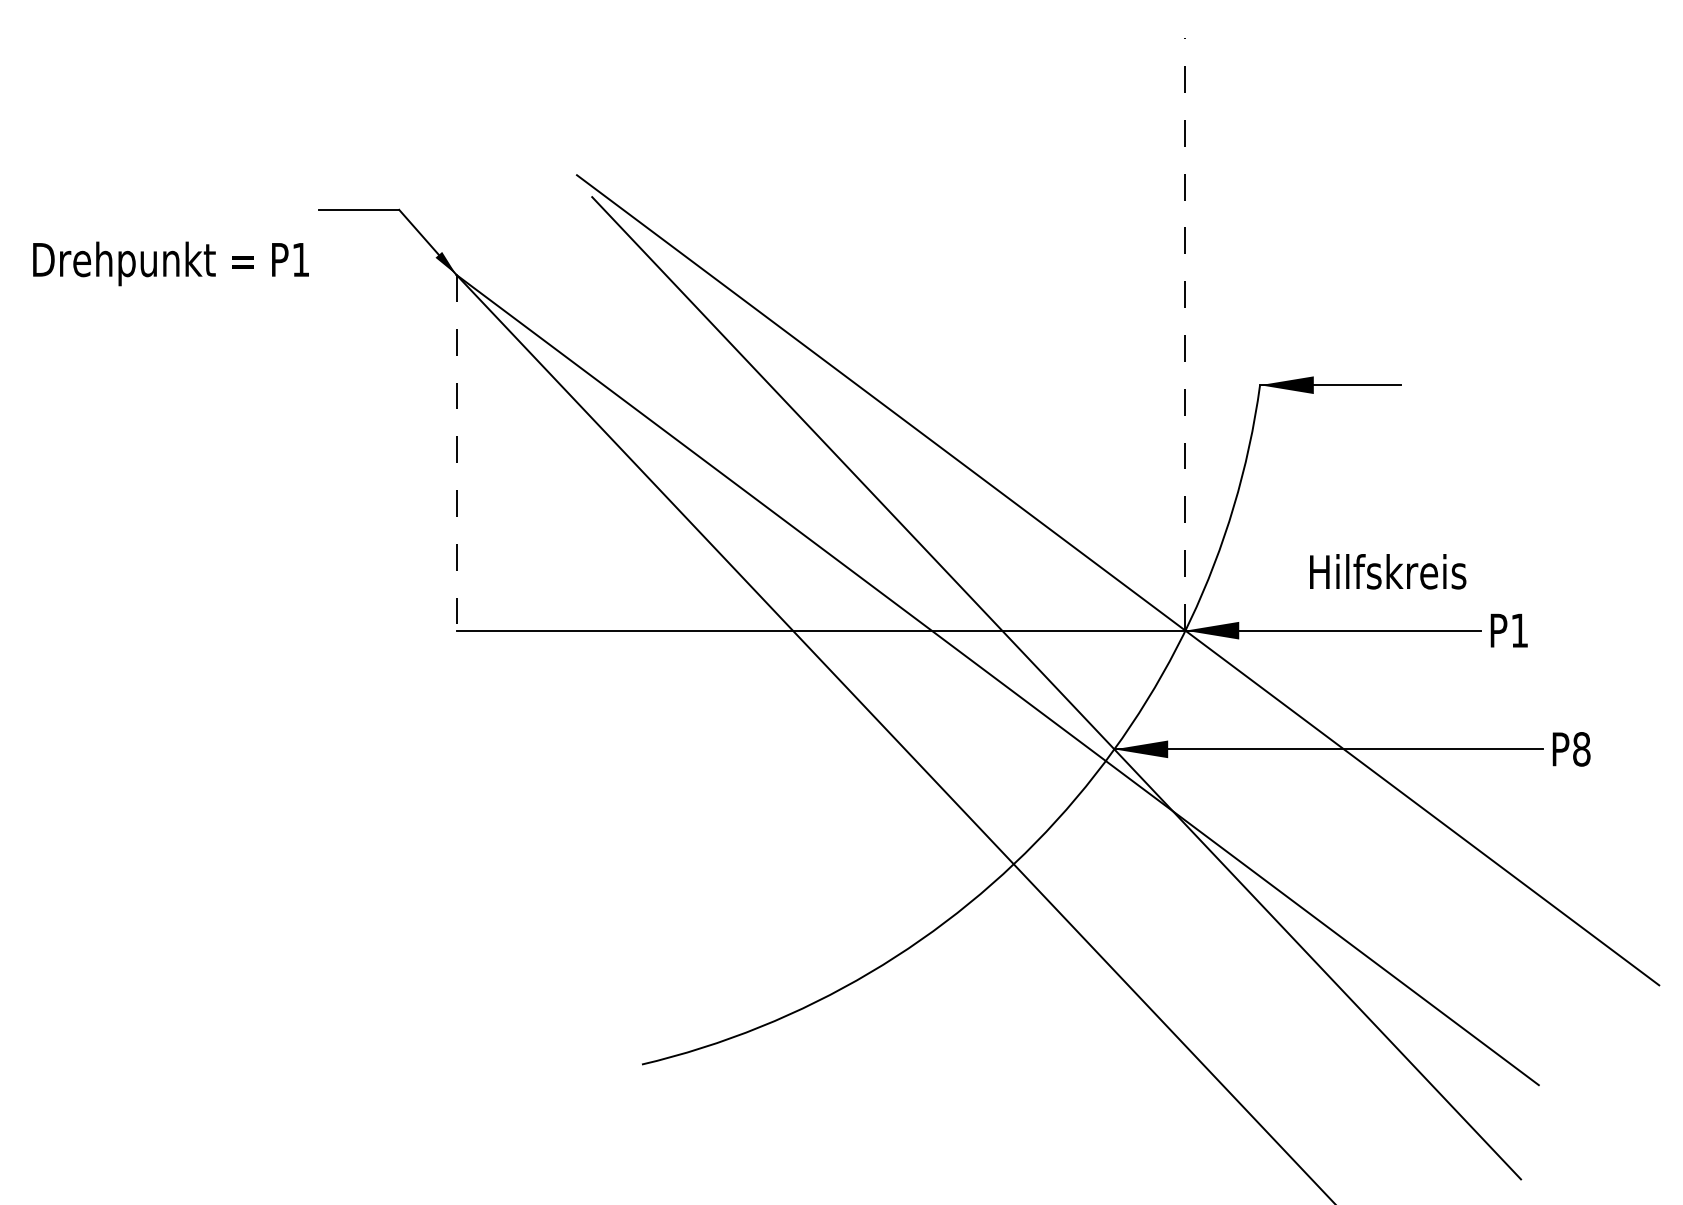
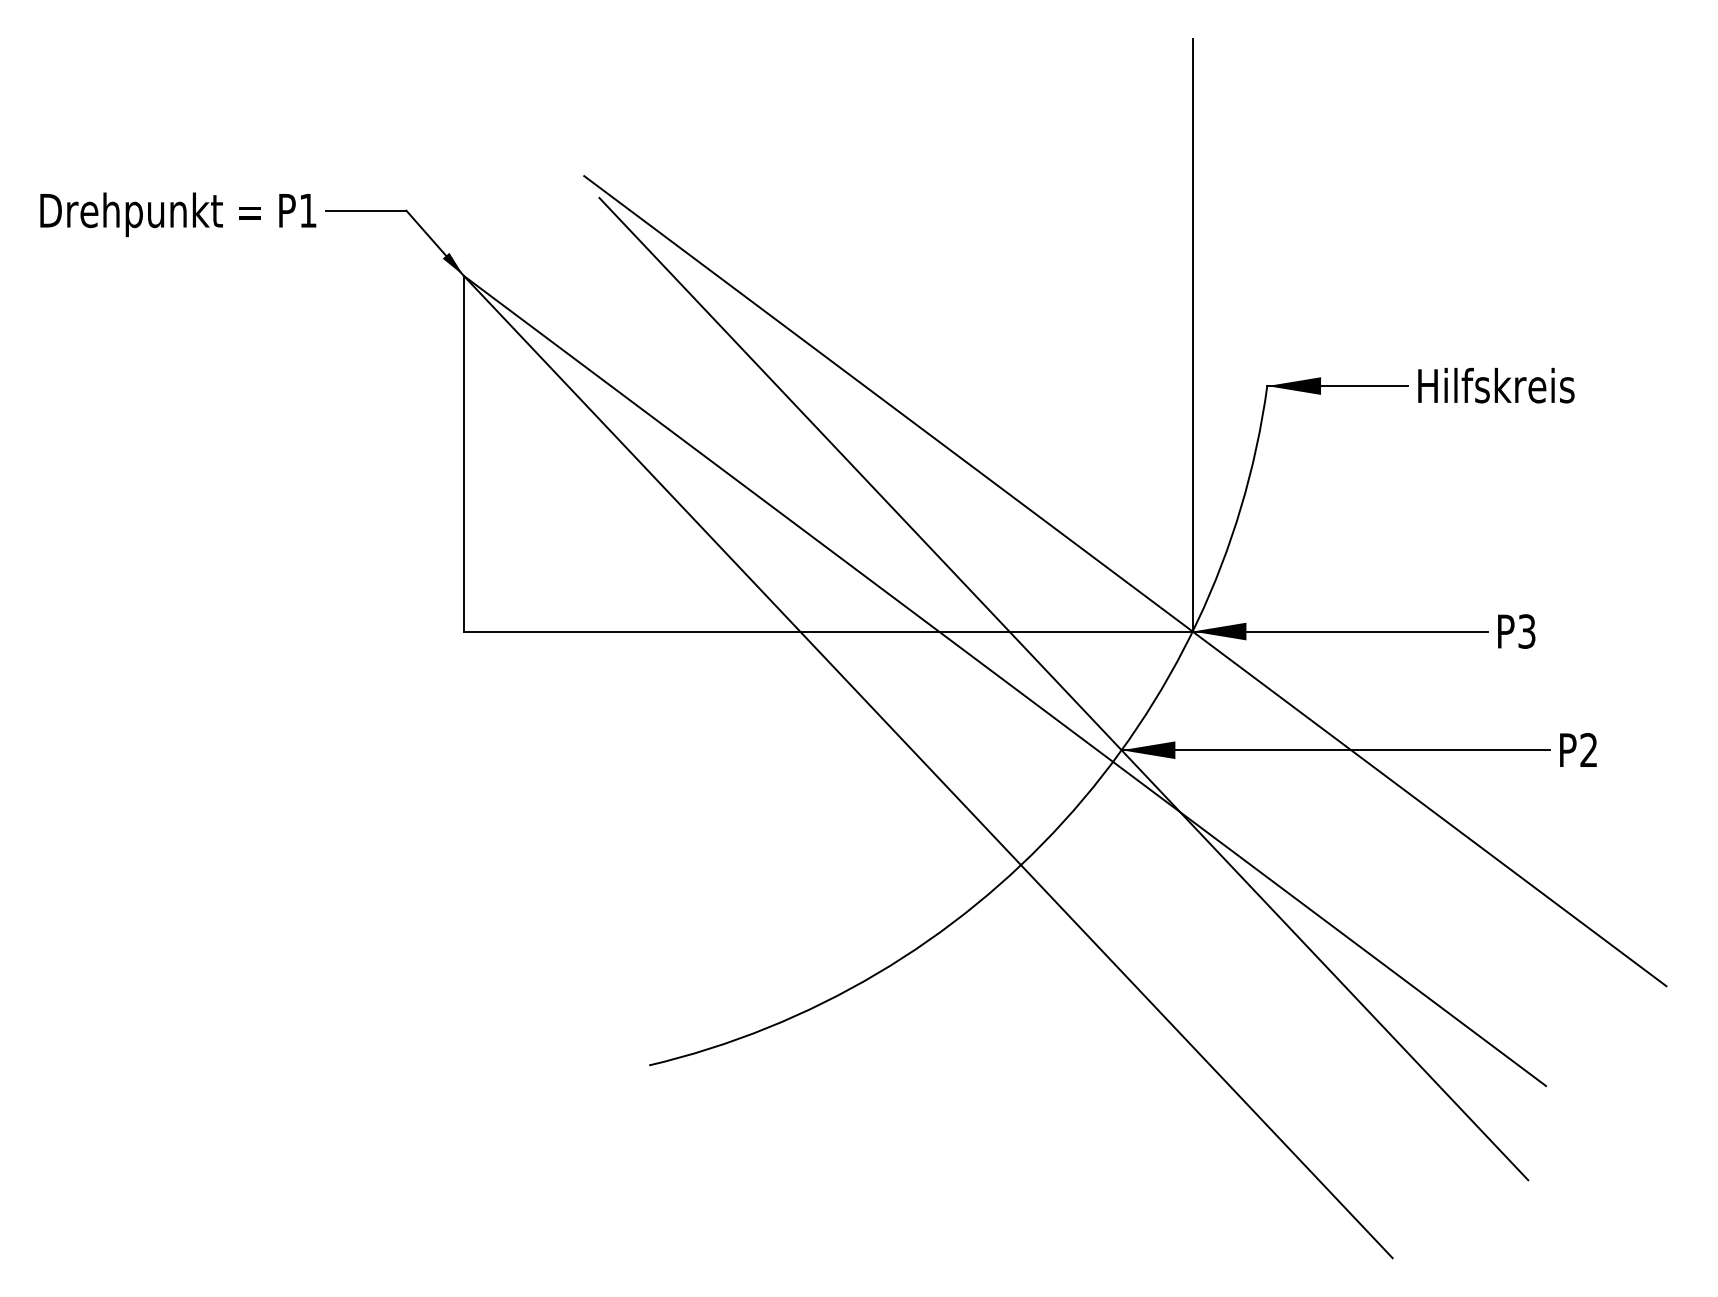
text: (171, 263) -> (178, 214), moved
line: (1185, 333) -> (1192, 334), dashed -> solid
line: (456, 452) -> (463, 453), dashed -> solid
text: (1388, 571) -> (1496, 385), moved
text: (1519, 630) -> (1526, 631), P1 -> P3
text: (1581, 748) -> (1588, 749), P8 -> P2

